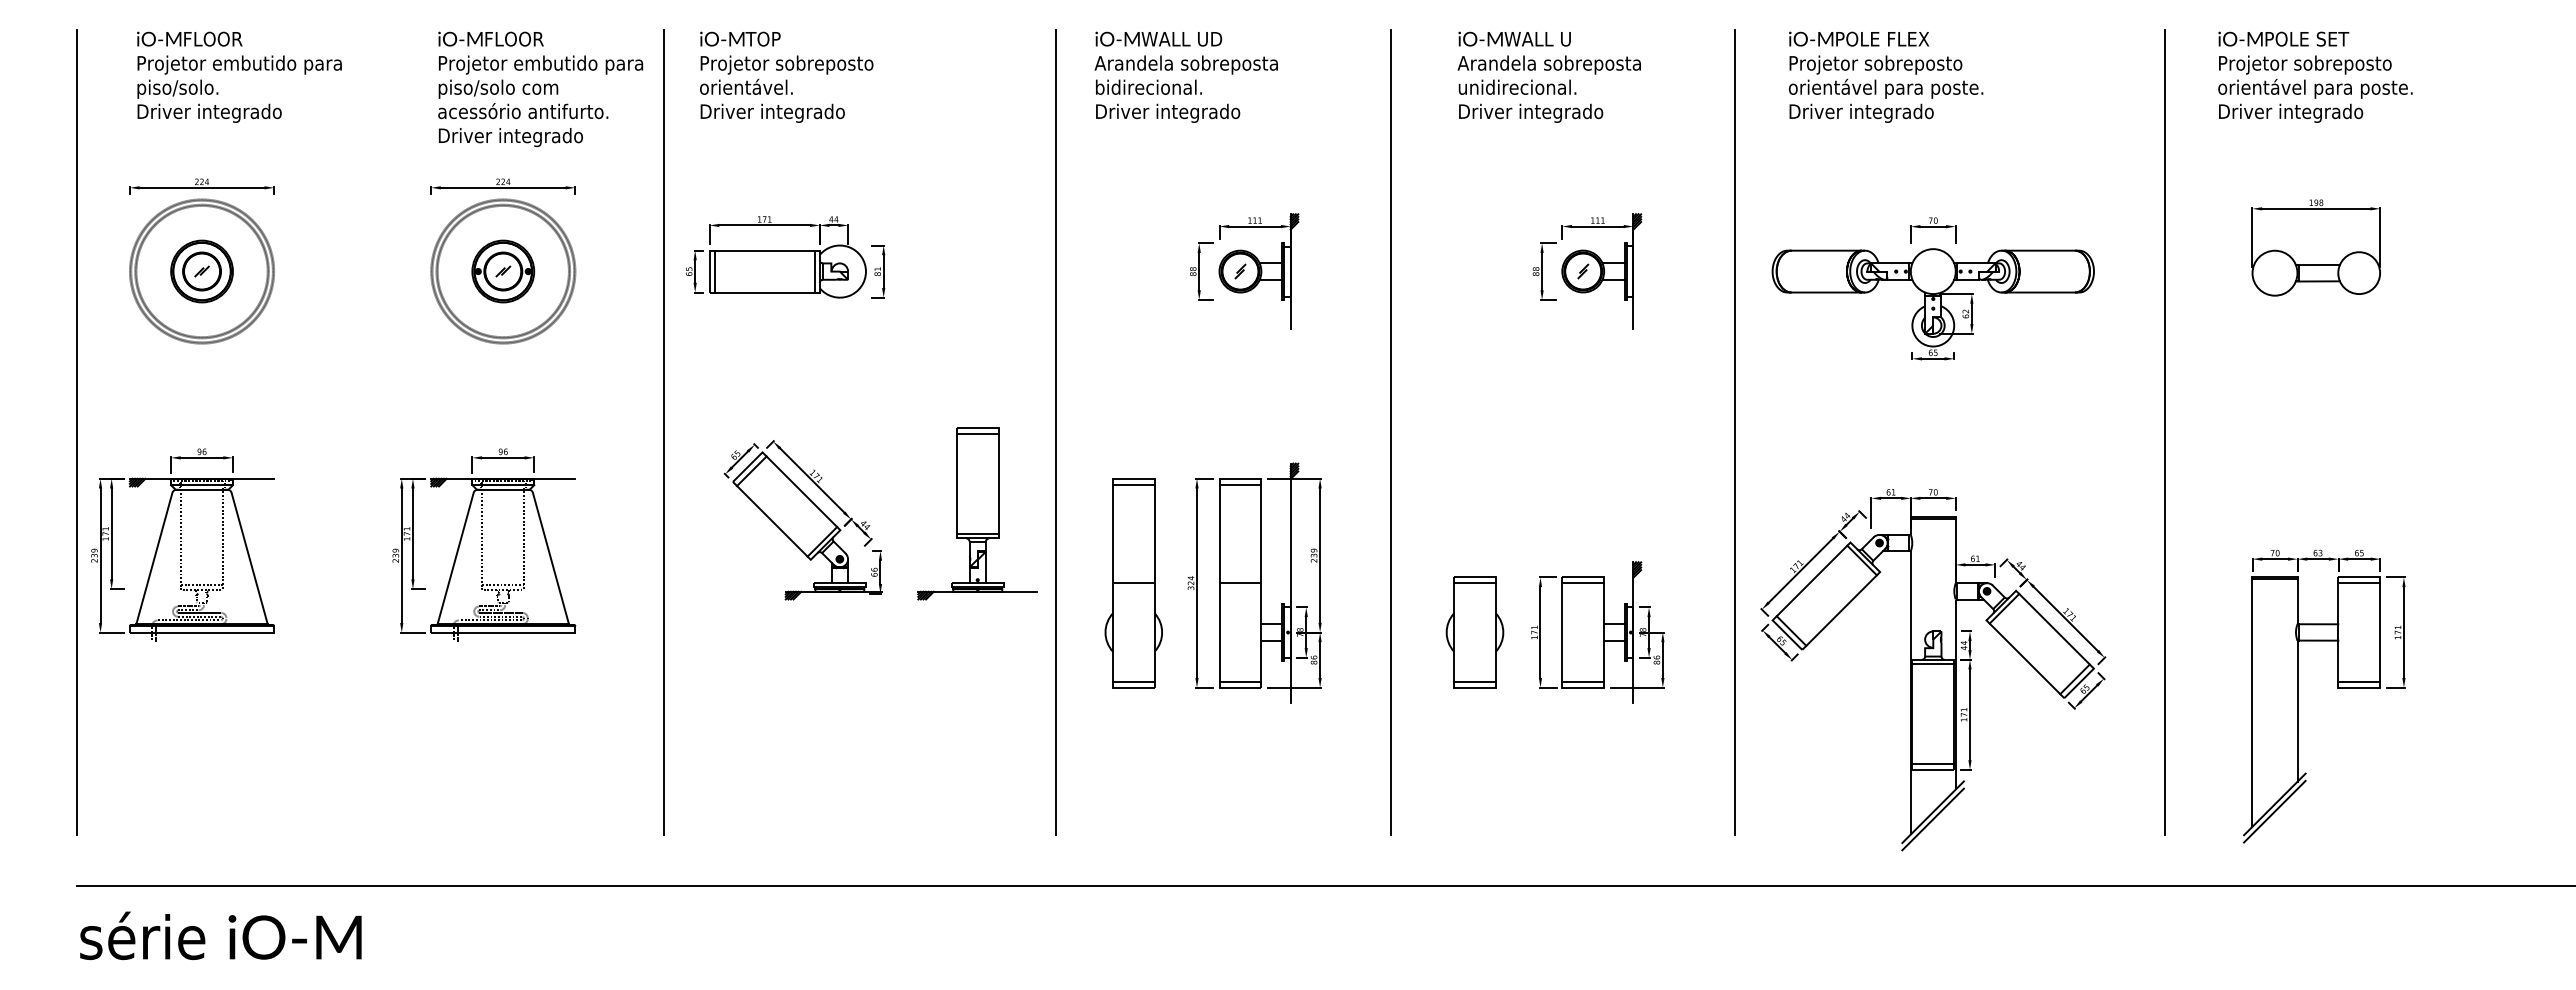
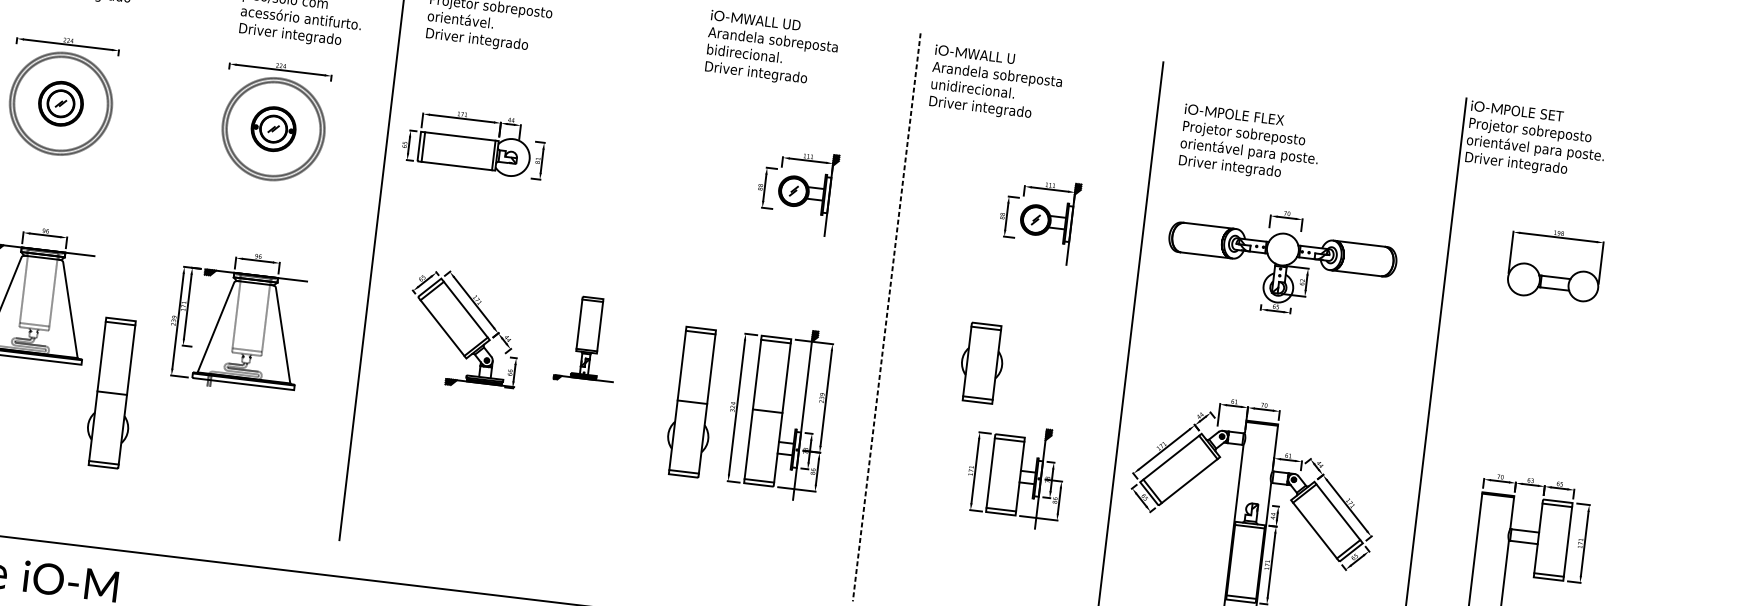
text: (1548, 76) -> (995, 83), moved
text: (1885, 76) -> (1249, 143), moved
text: (2315, 76) -> (1536, 140), moved
line: (1055, 431) -> (649, 288), removed
line: (1391, 432) -> (886, 317), solid -> dashed
part: (977, 513) -> (587, 339), size x0.7
part: (1474, 632) -> (981, 363), moved
part: (321, 667) -> (111, 393), added

